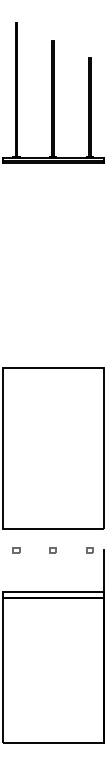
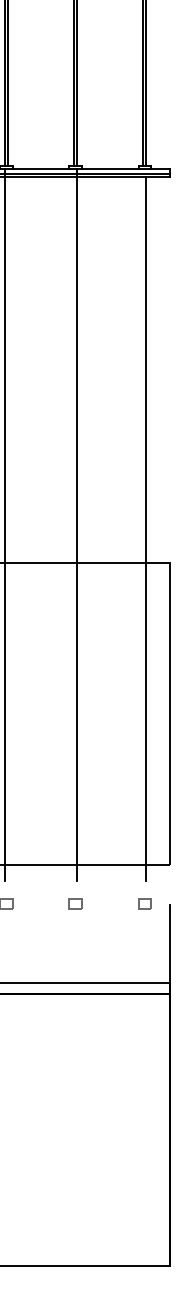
line: (15, 348) -> (4, 525), added
line: (53, 348) -> (76, 525), added
line: (90, 350) -> (145, 529), added

